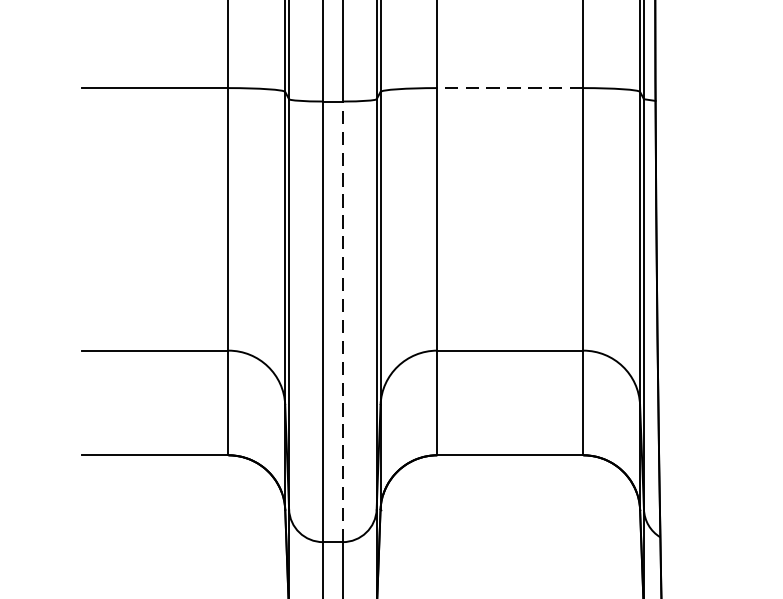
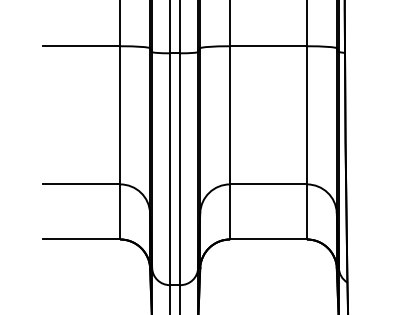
line: (510, 88) -> (268, 46), dashed -> solid
line: (343, 322) -> (180, 169), dashed -> solid

